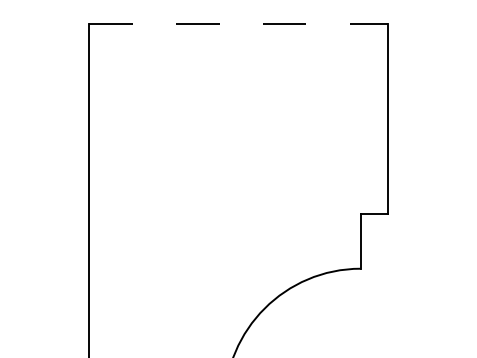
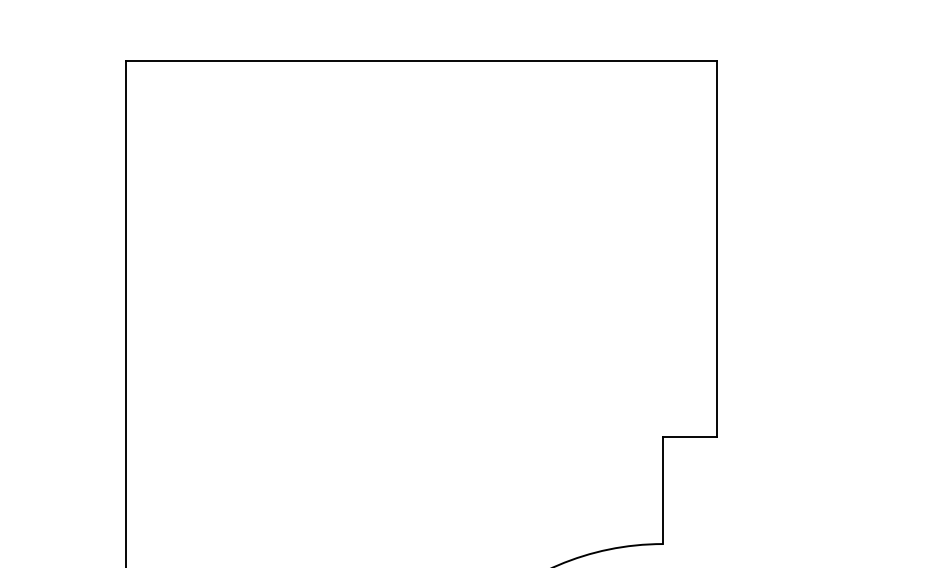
line: (239, 24) -> (423, 61), dashed -> solid

